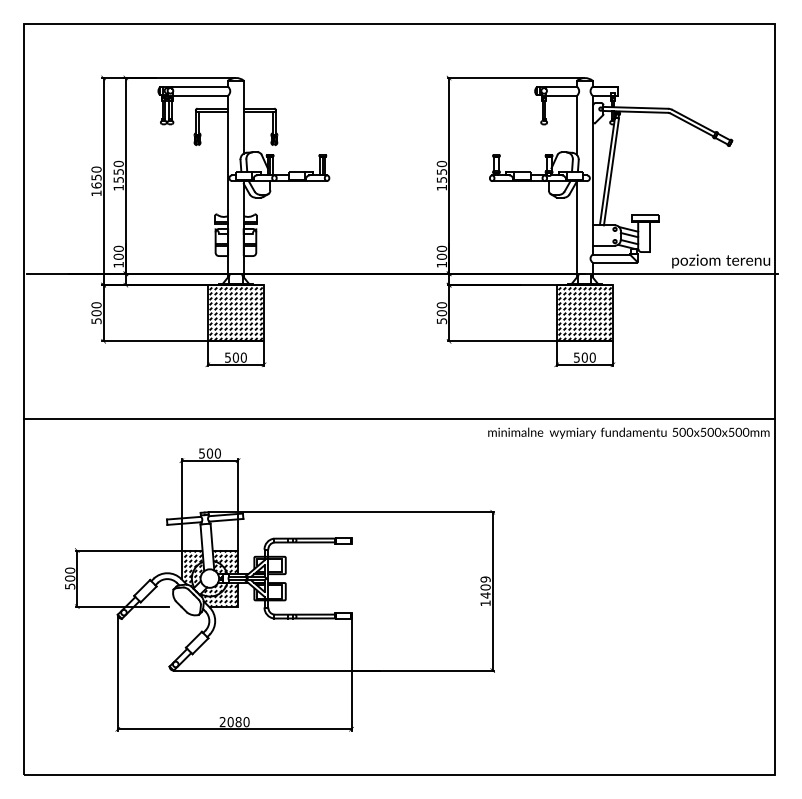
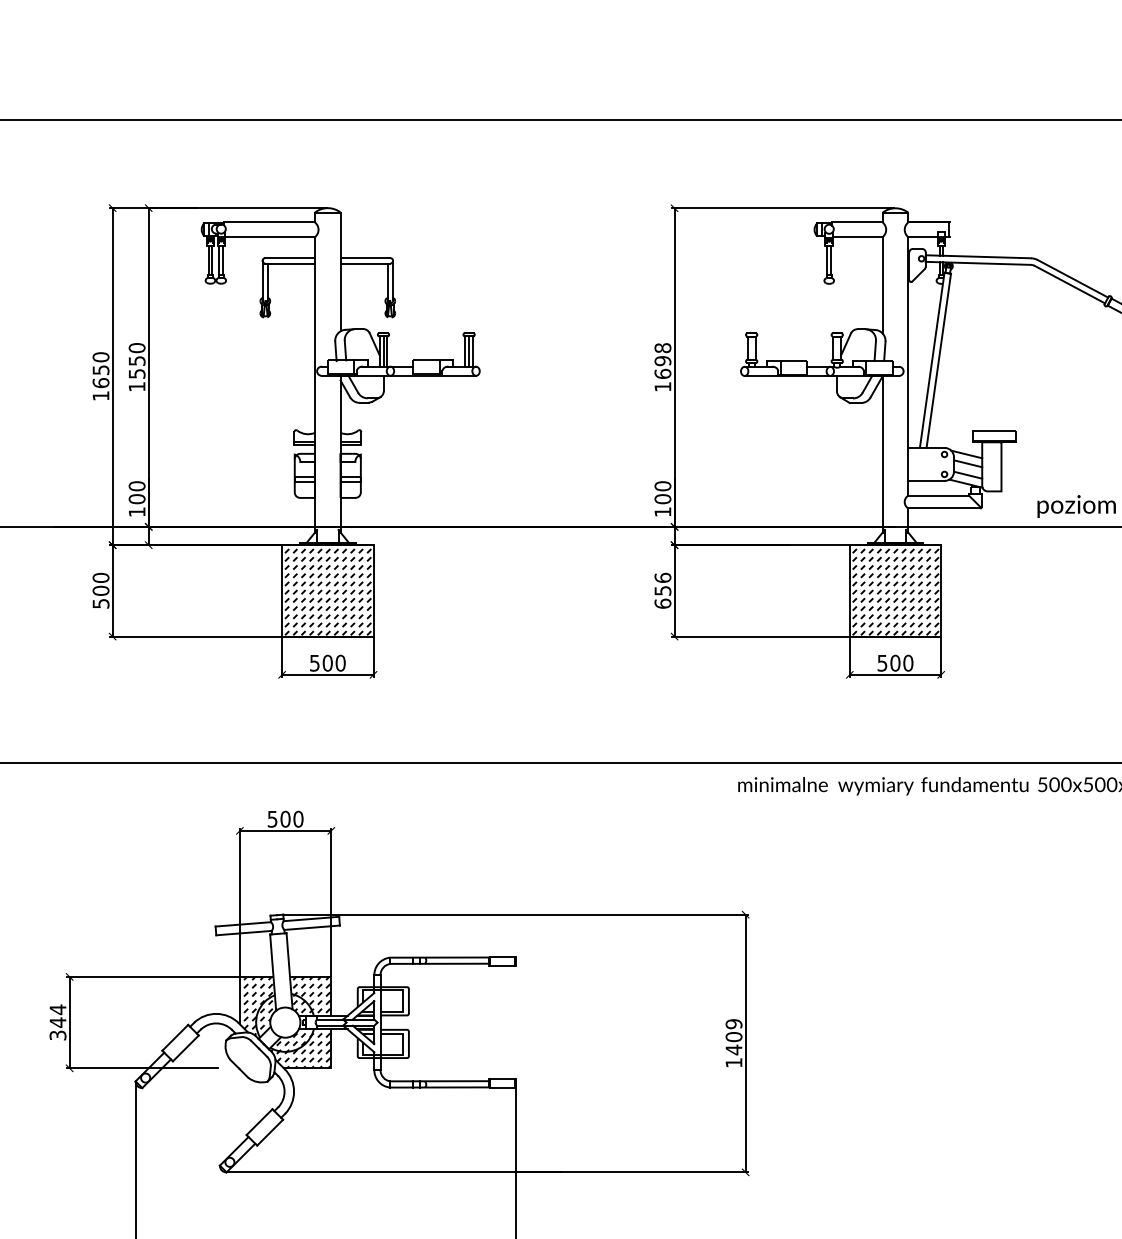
text: (441, 171) -> (662, 360), 1550 -> 1698
text: (441, 313) -> (662, 591), 500 -> 656
text: (70, 578) -> (58, 1022), 500 -> 344

